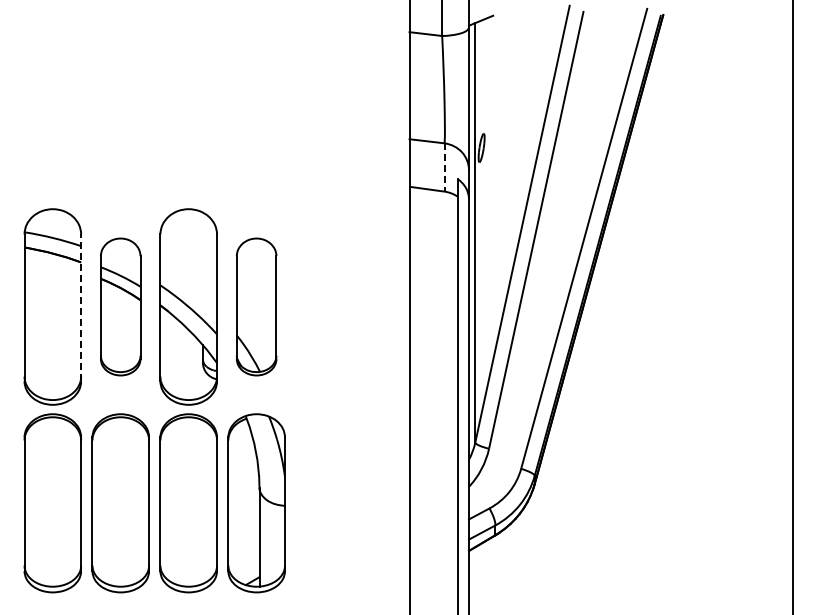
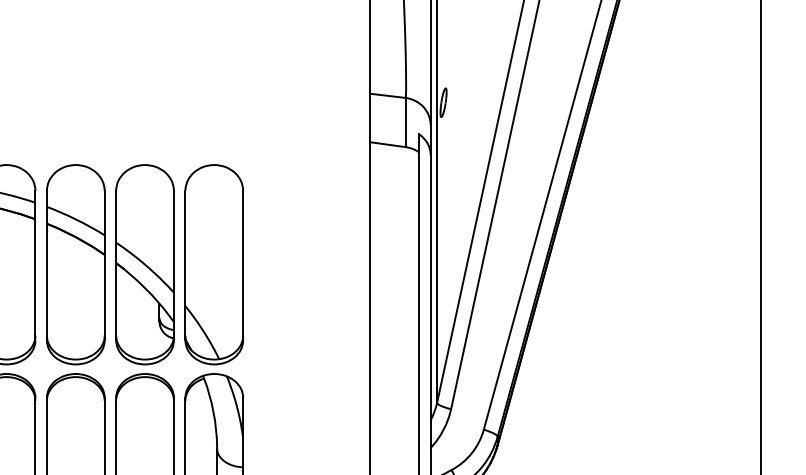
line: (444, 167) -> (405, 122), dashed -> solid
part: (120, 306) -> (75, 264), size x1.43
part: (256, 306) -> (214, 264), size x1.43
line: (81, 307) -> (35, 265), dashed -> solid

